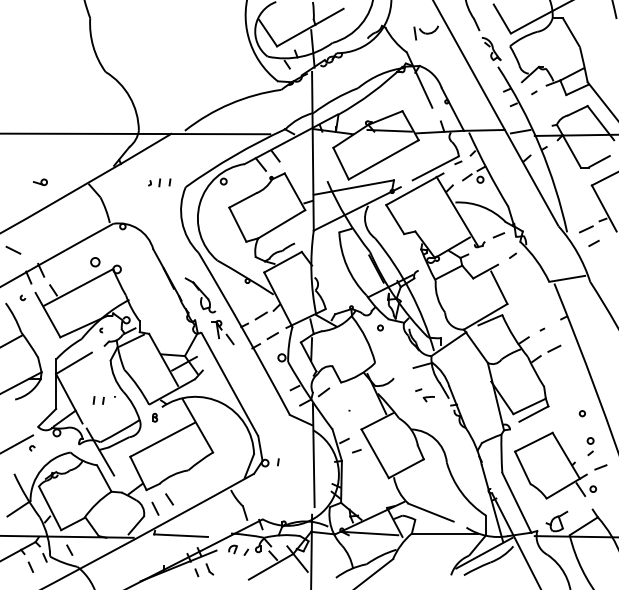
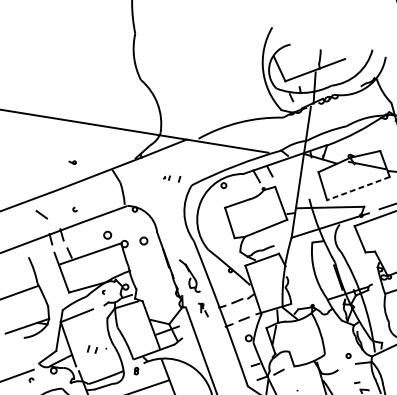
line: (383, 160) -> (358, 189), solid -> dashed
part: (39, 182) -> (72, 162), size x0.6
part: (154, 182) -> (166, 177), size x0.6
circle: (139, 262) -> (143, 241), added
arc: (22, 296) -> (74, 208), moved
circle: (380, 327) -> (348, 355), moved
part: (222, 332) -> (203, 309), size x0.6

